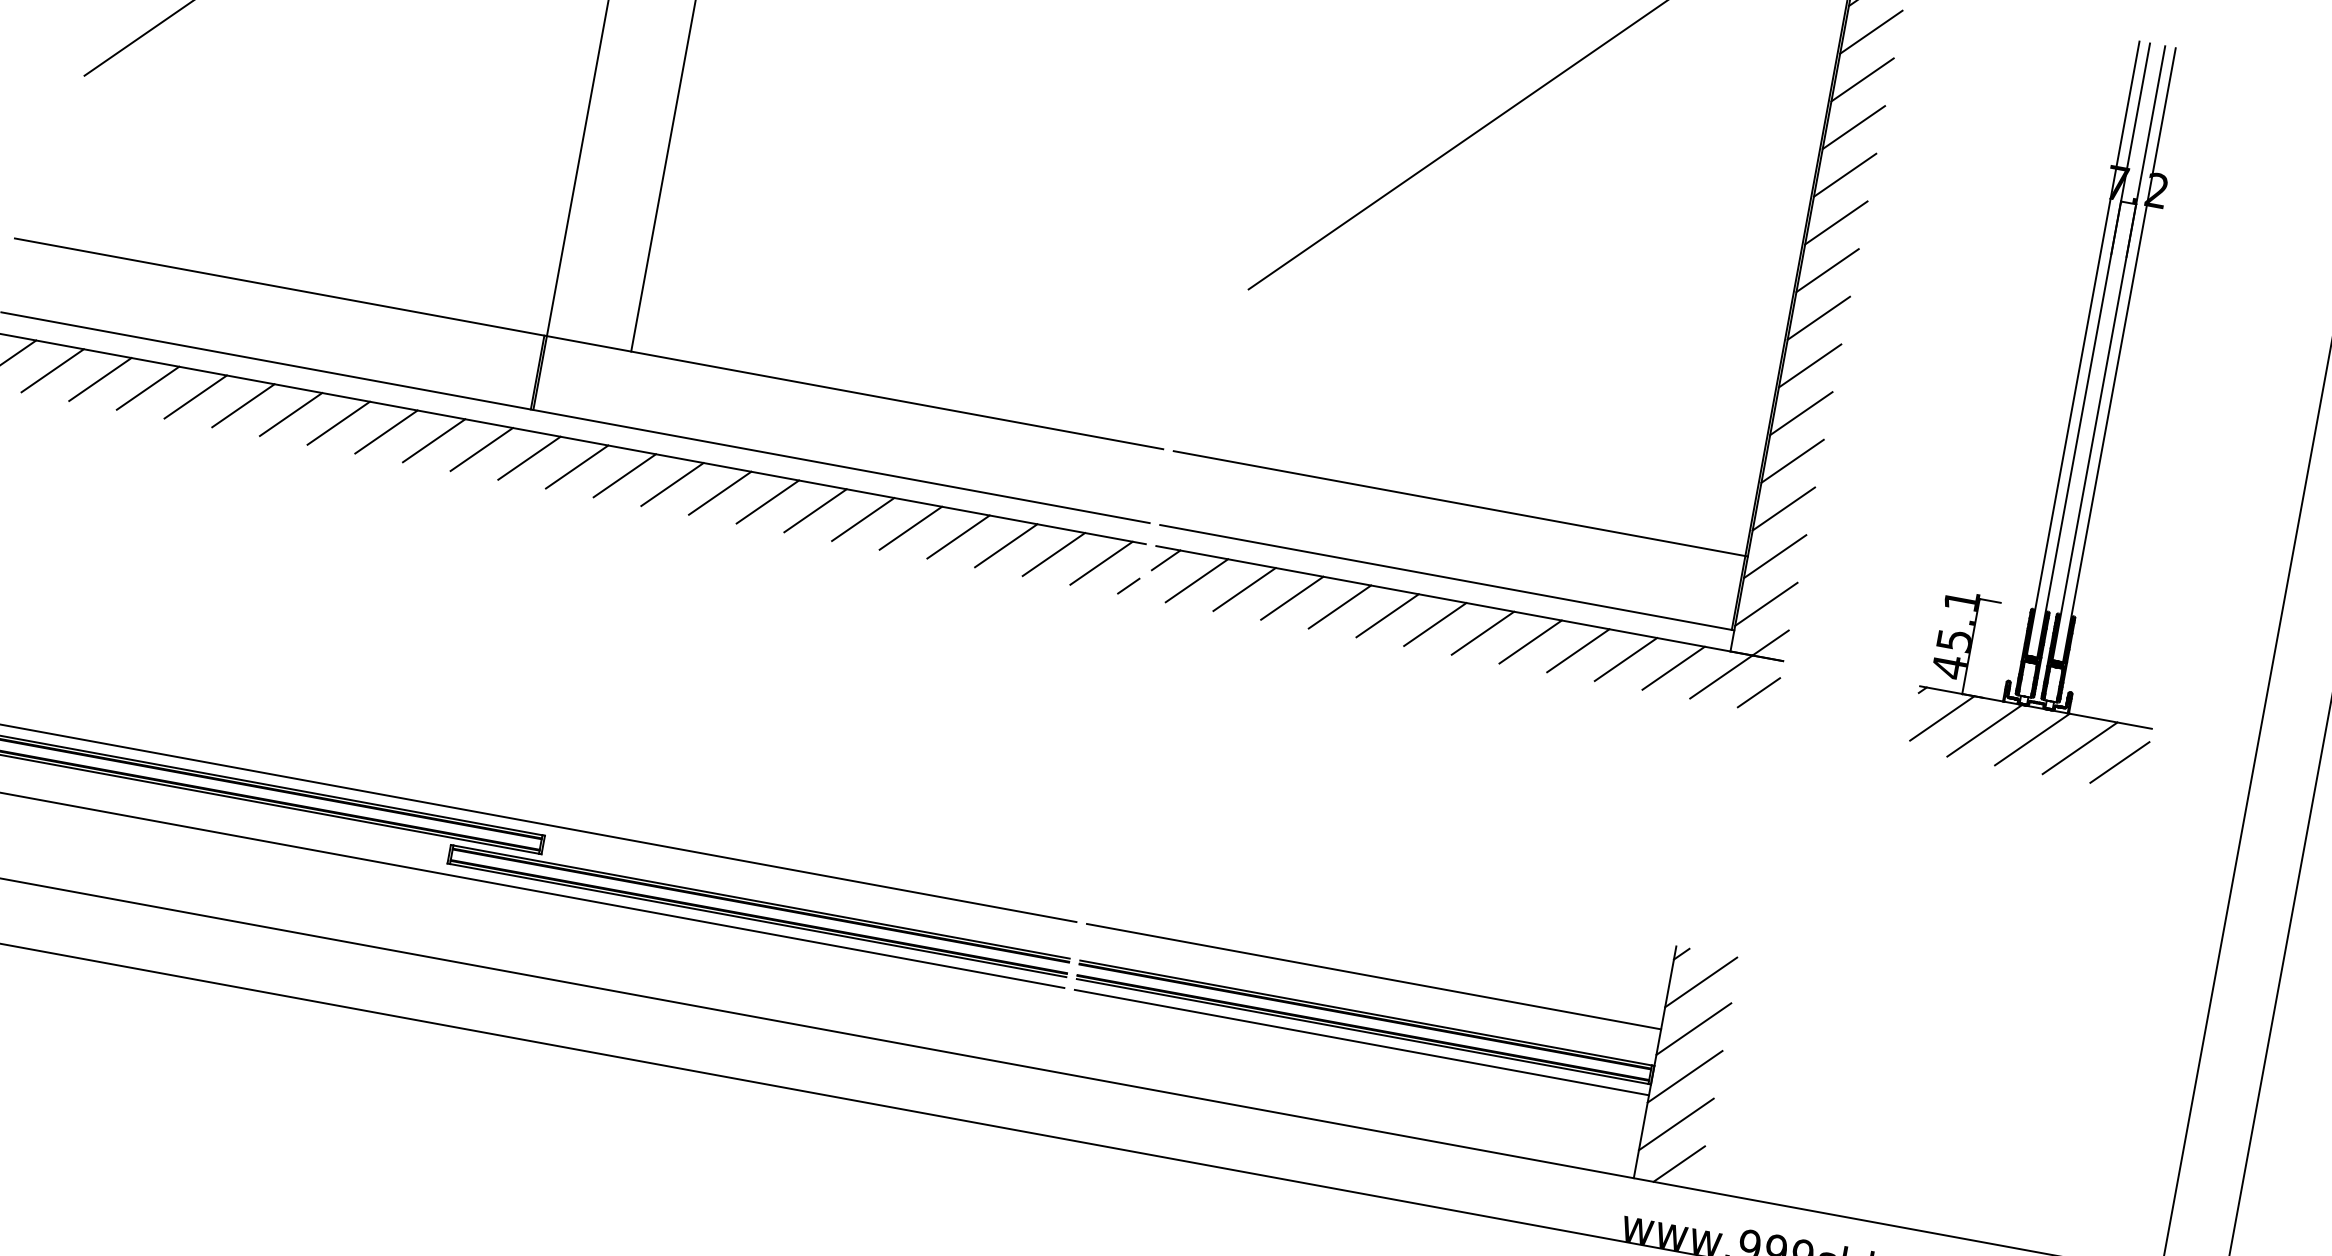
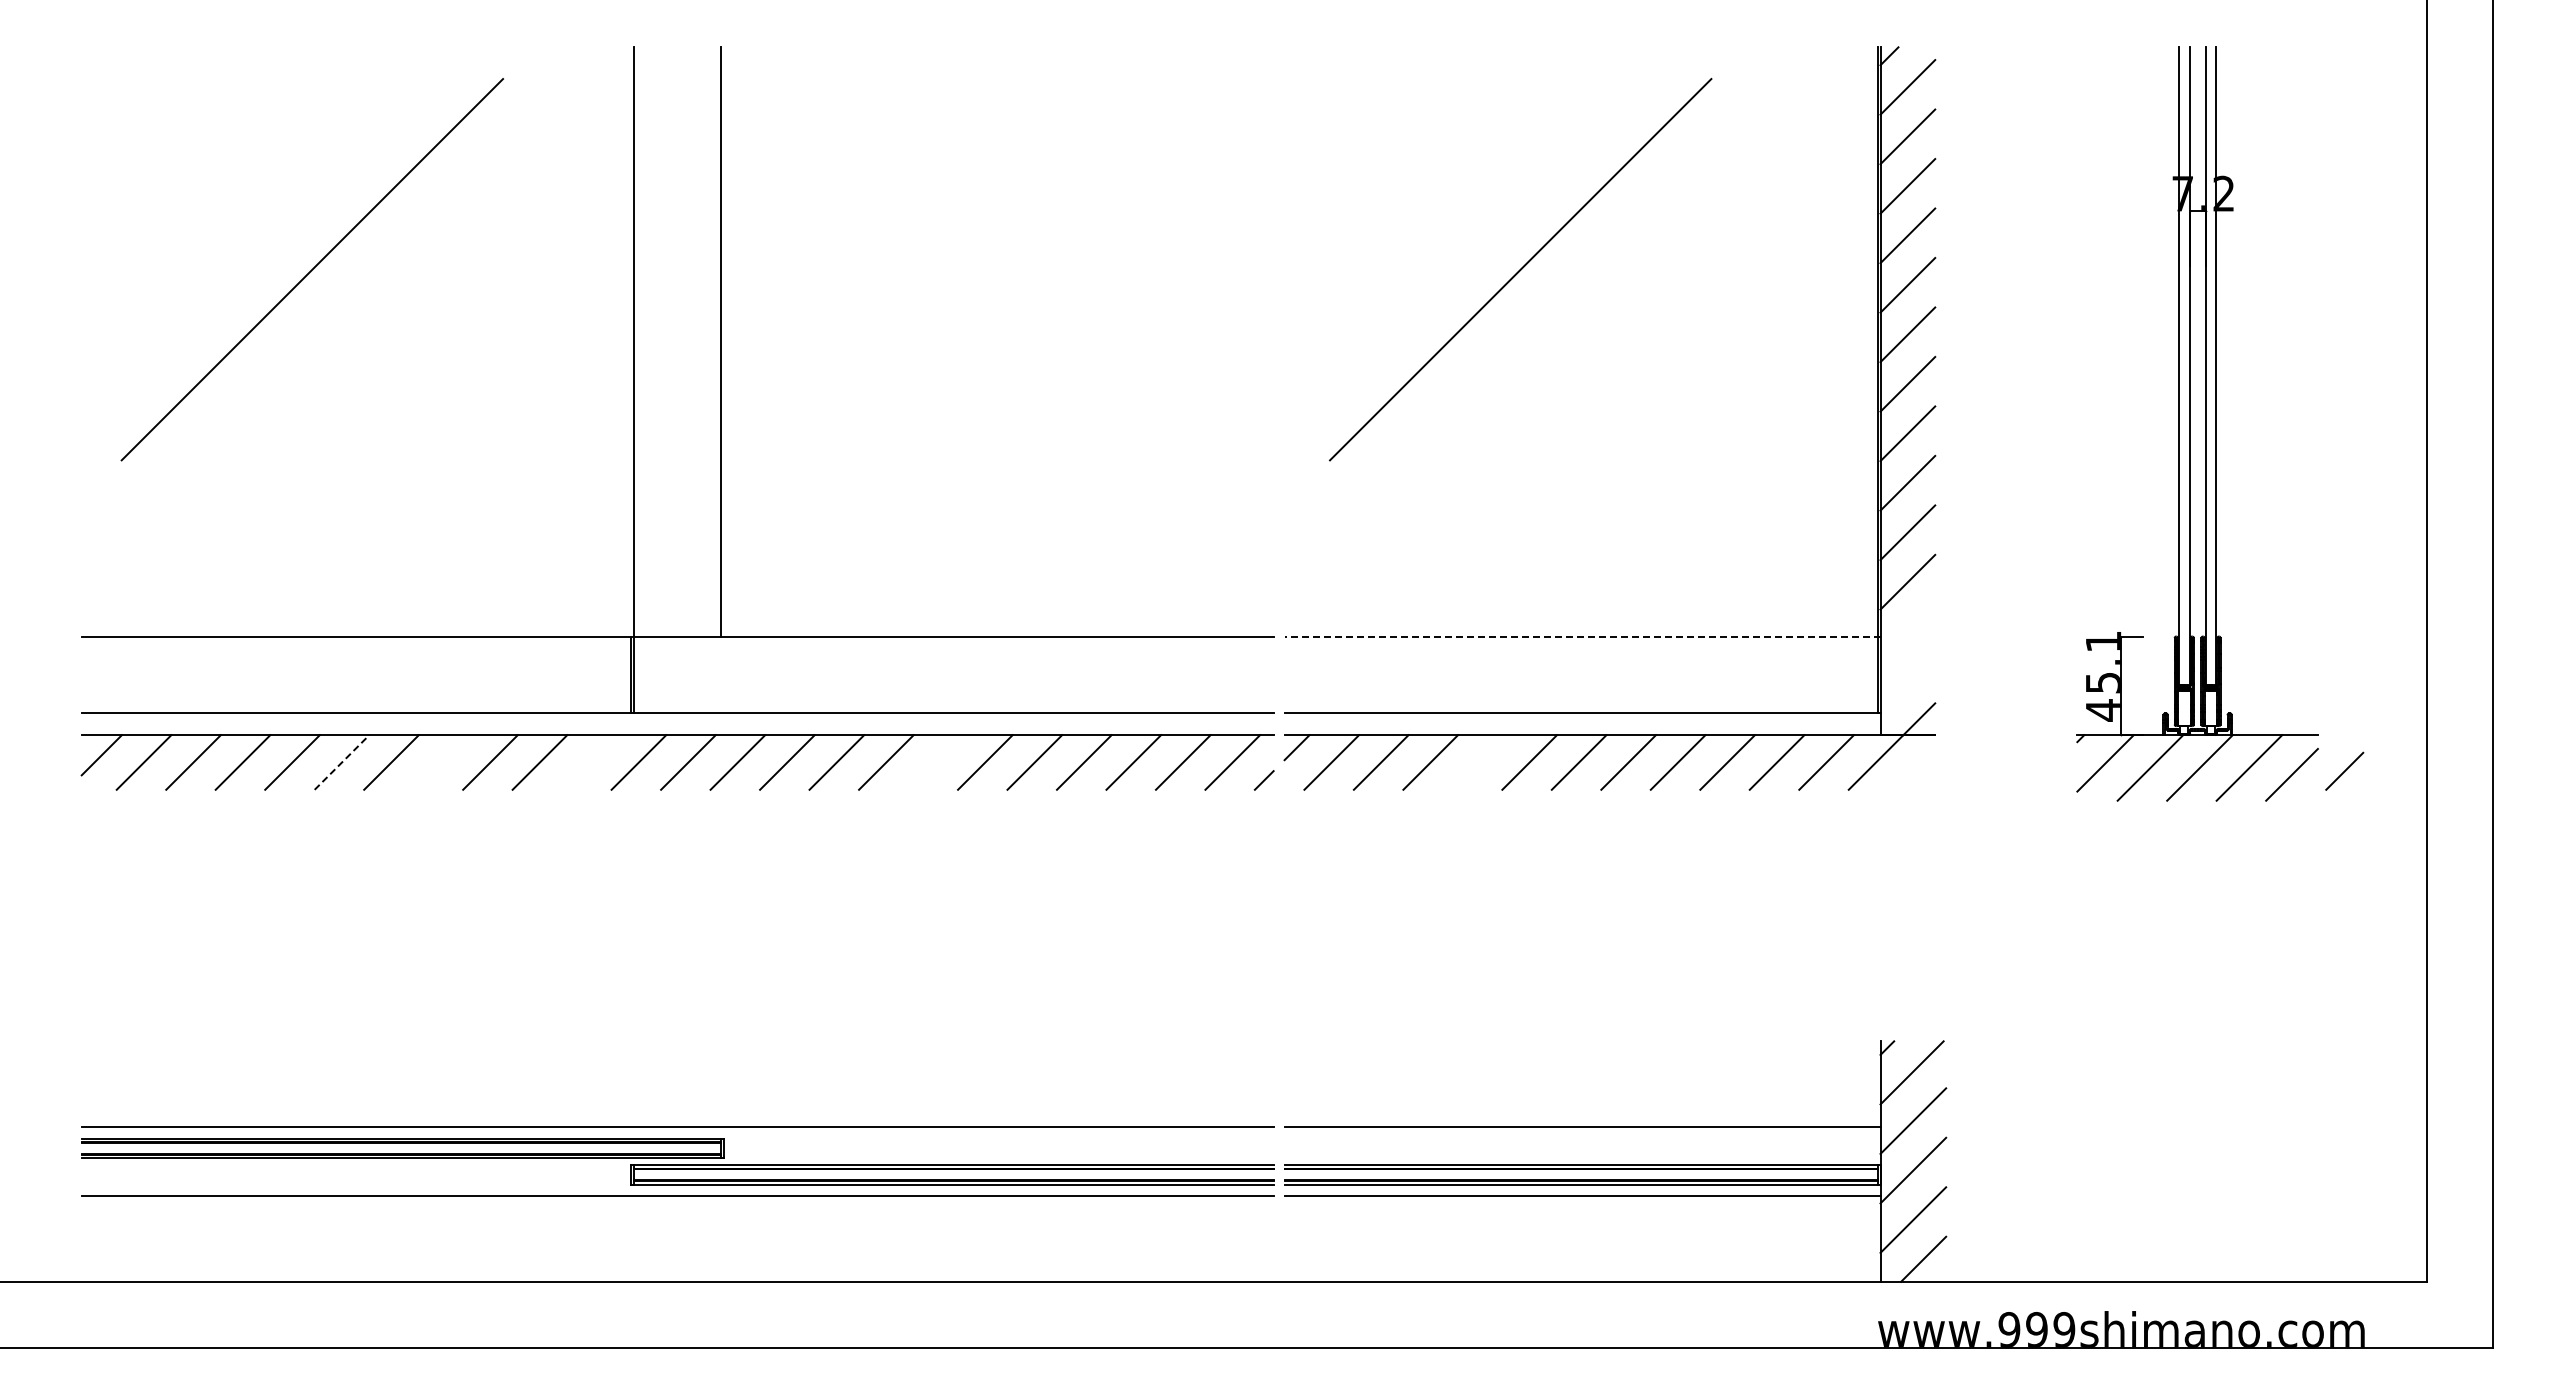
line: (243, 405) -> (342, 762), solid -> dashed
line: (338, 423) -> (440, 762), removed
line: (481, 449) -> (589, 762), removed
line: (1460, 503) -> (1582, 636), solid -> dashed
line: (815, 510) -> (935, 762), removed
line: (1774, 556) -> (1907, 631), removed
line: (1766, 603) -> (1907, 680), removed
line: (1339, 606) -> (1479, 762), removed
line: (1758, 691) -> (2344, 770), moved

